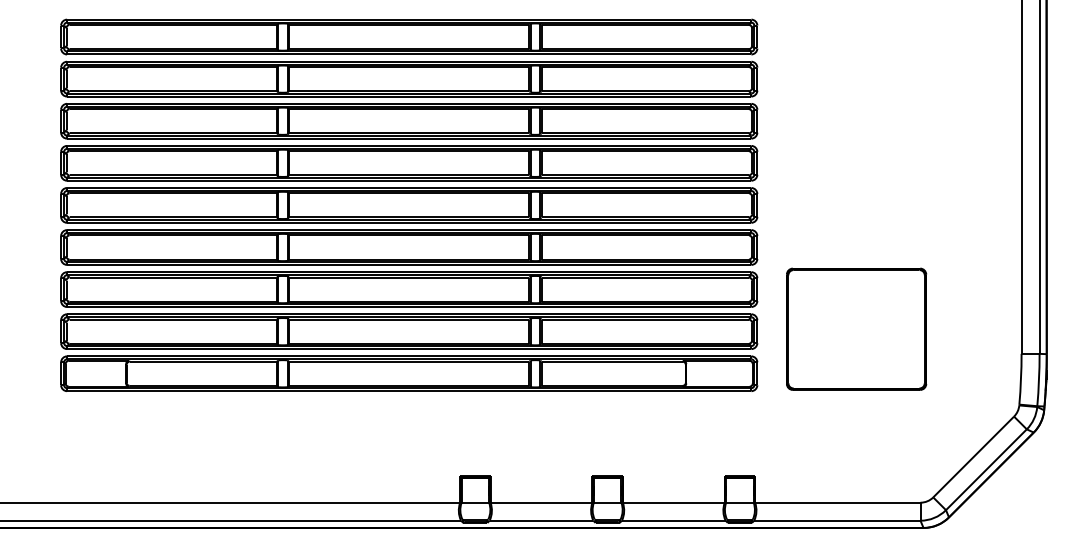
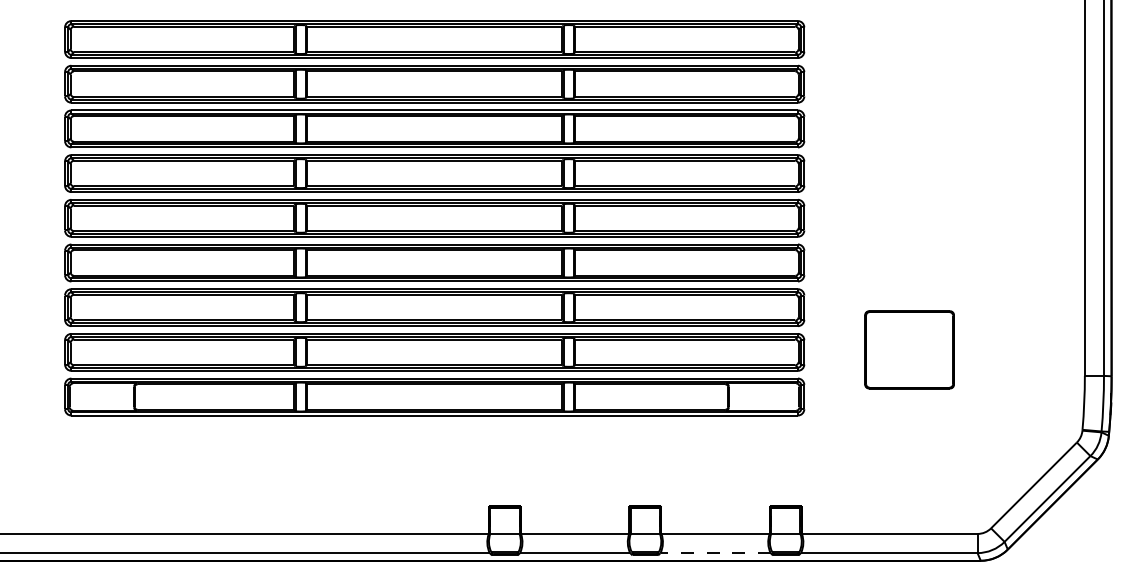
part: (856, 328) -> (909, 349), size x0.6
line: (673, 521) -> (715, 553), solid -> dashed

